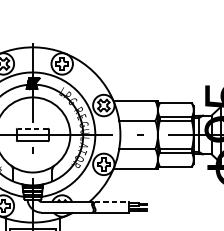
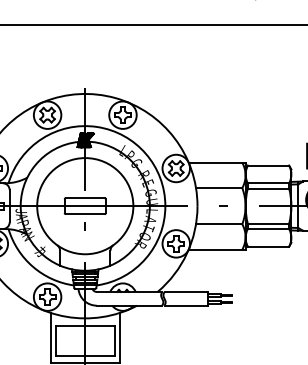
line: (32, 128) -> (84, 198), dashed -> solid
line: (111, 201) -> (186, 291), dashed -> solid

